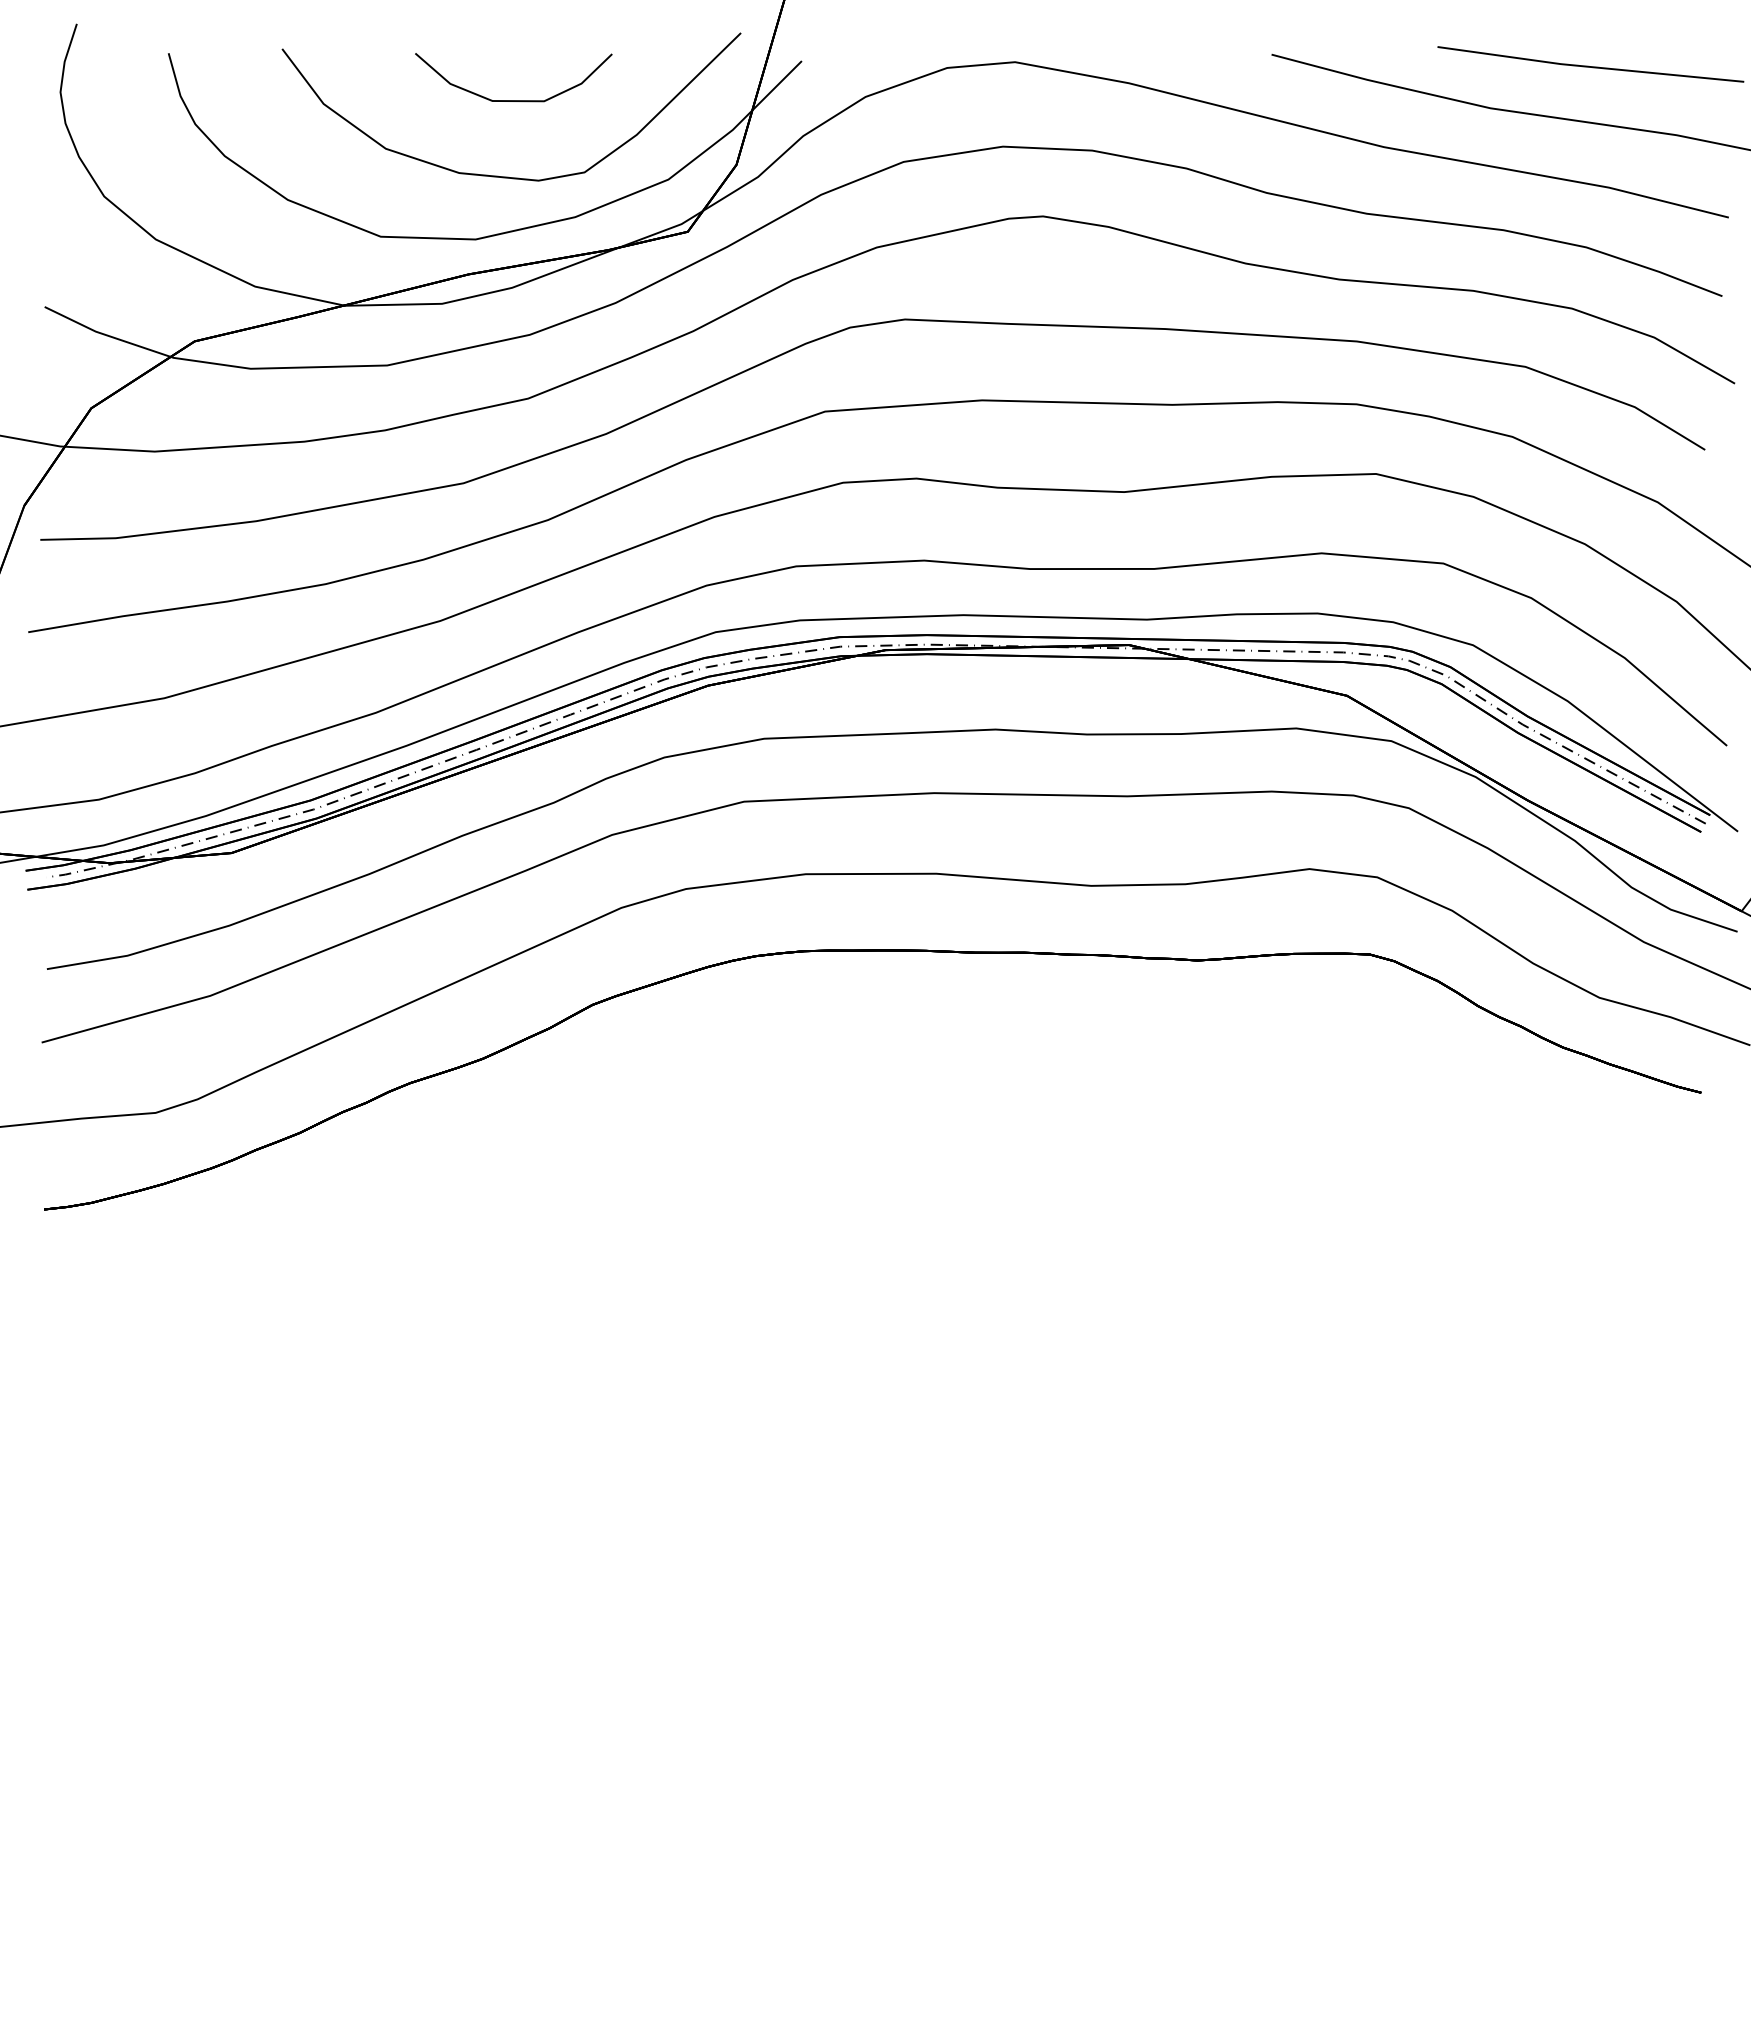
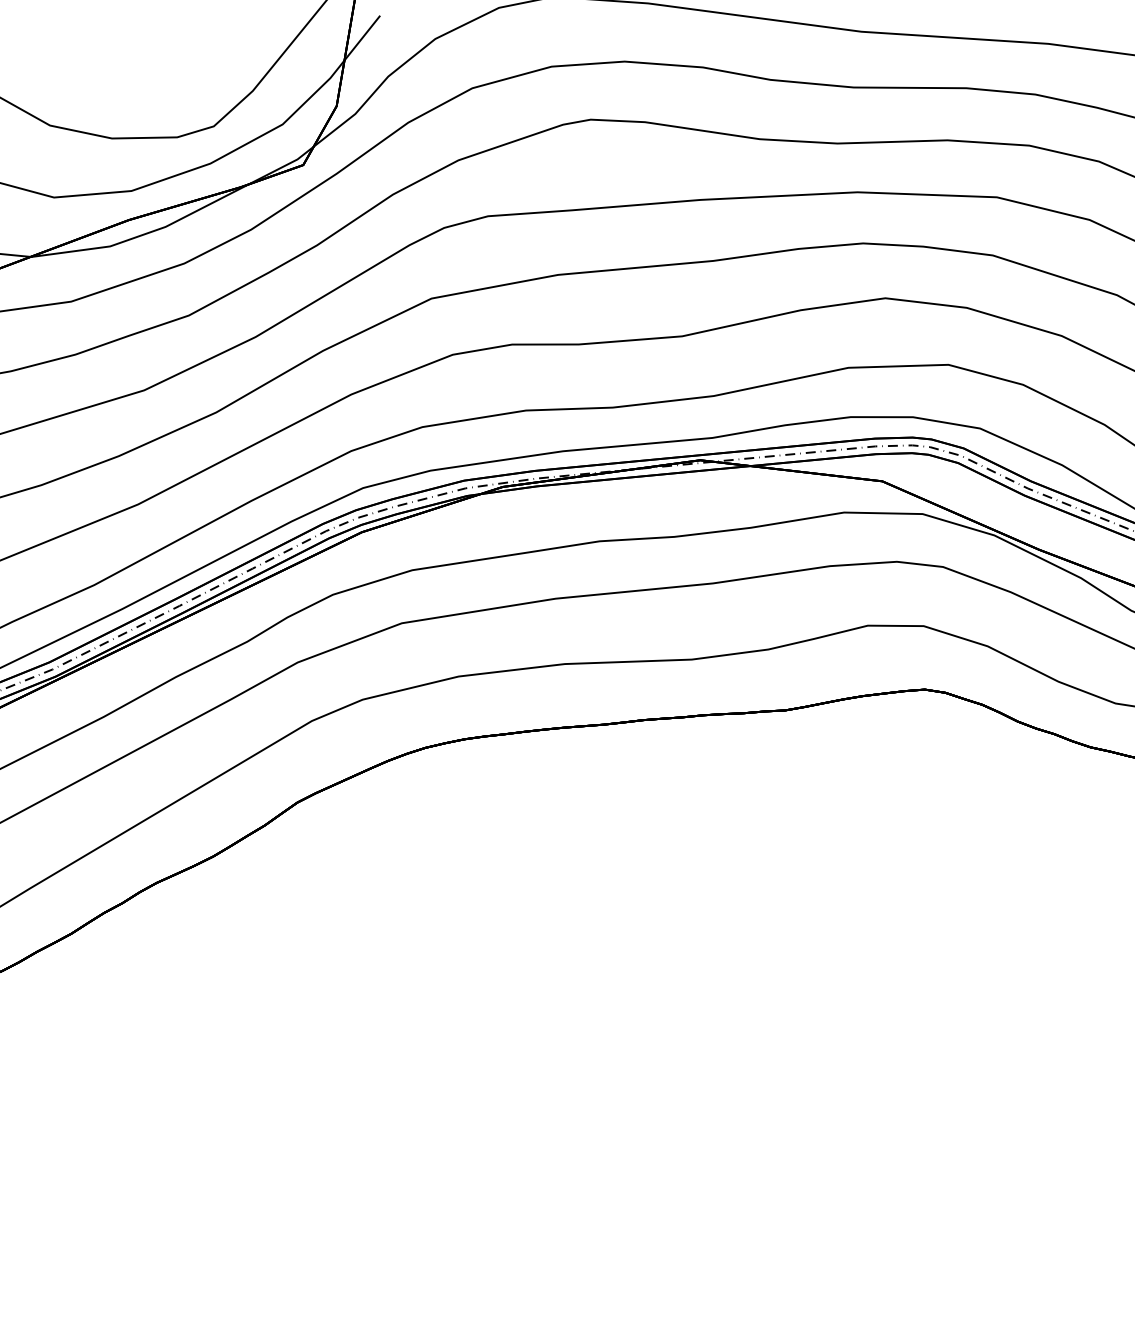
curve: (513, 100) -> (149, 74), removed

